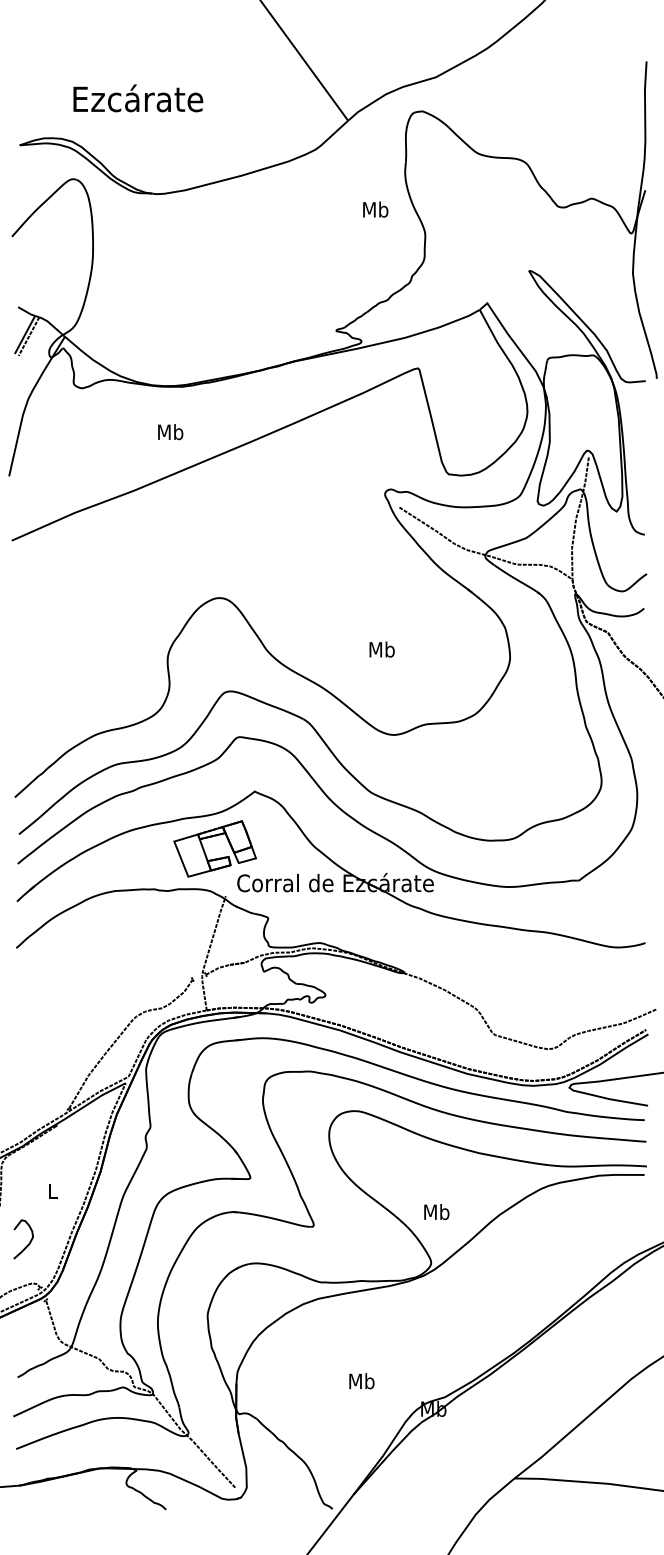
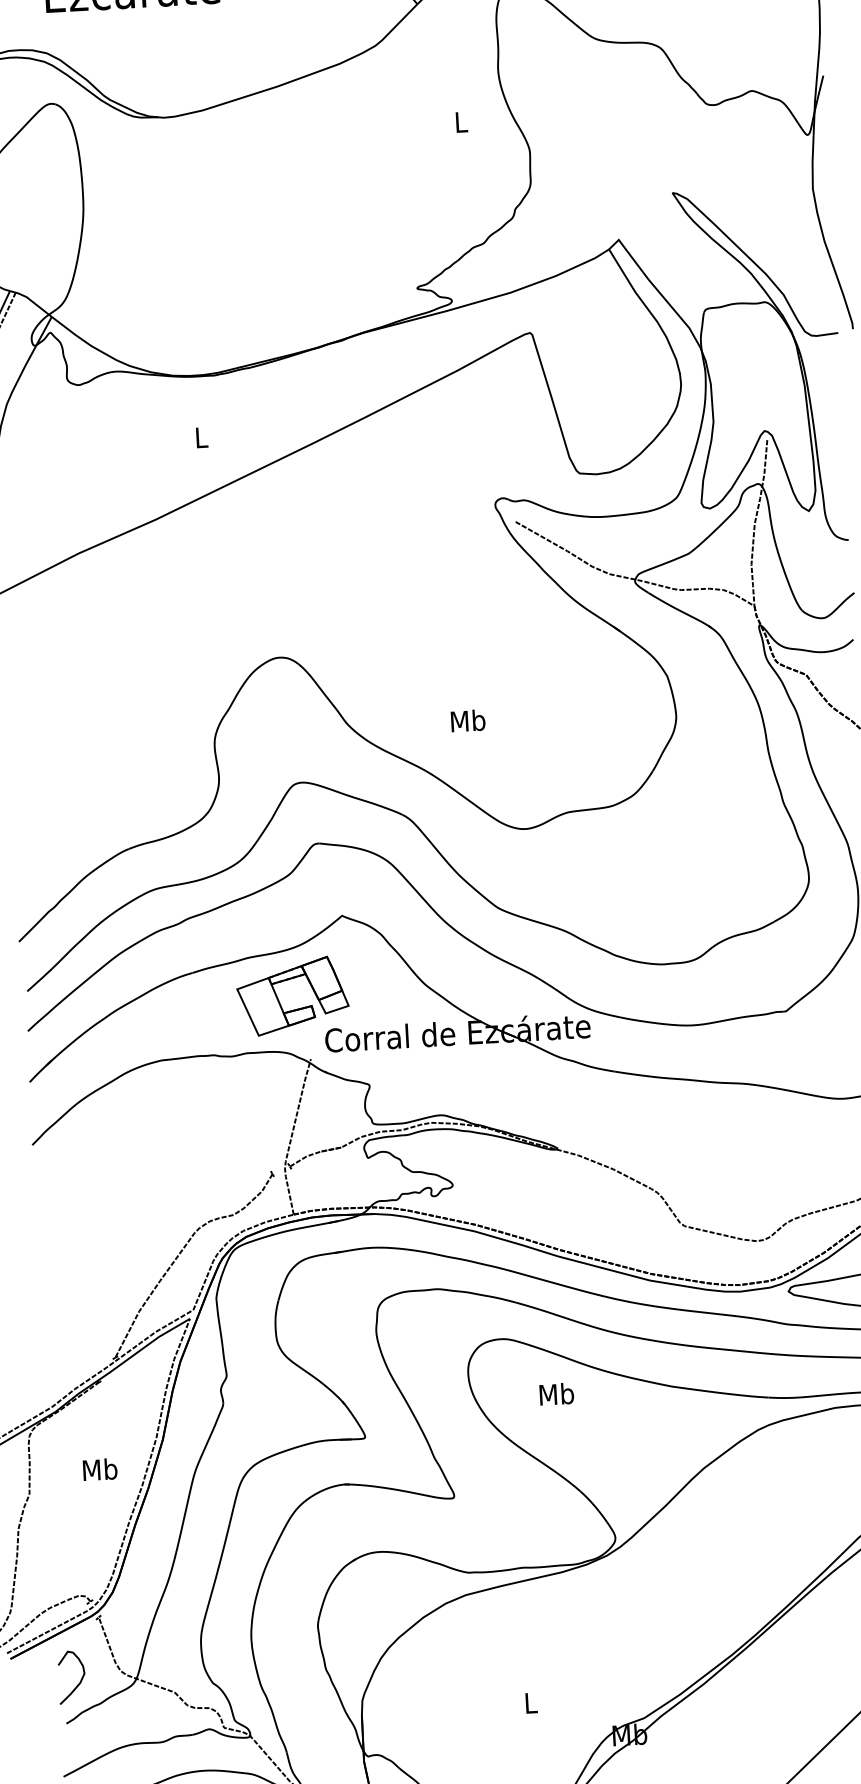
text: (375, 209) -> (460, 121), Mb -> L
text: (170, 432) -> (201, 438), Mb -> L
text: (381, 649) -> (467, 720), moved
text: (52, 1190) -> (99, 1469), L -> Mb
text: (436, 1212) -> (556, 1394), moved
curve: (29, 1241) -> (80, 1679), moved
text: (361, 1381) -> (530, 1703), Mb -> L

